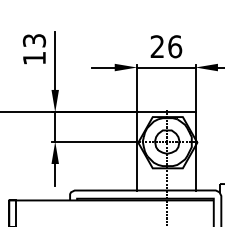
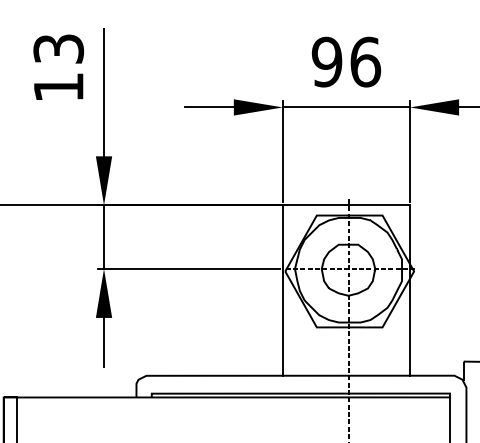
text: (157, 46) -> (327, 61), 26 -> 96

